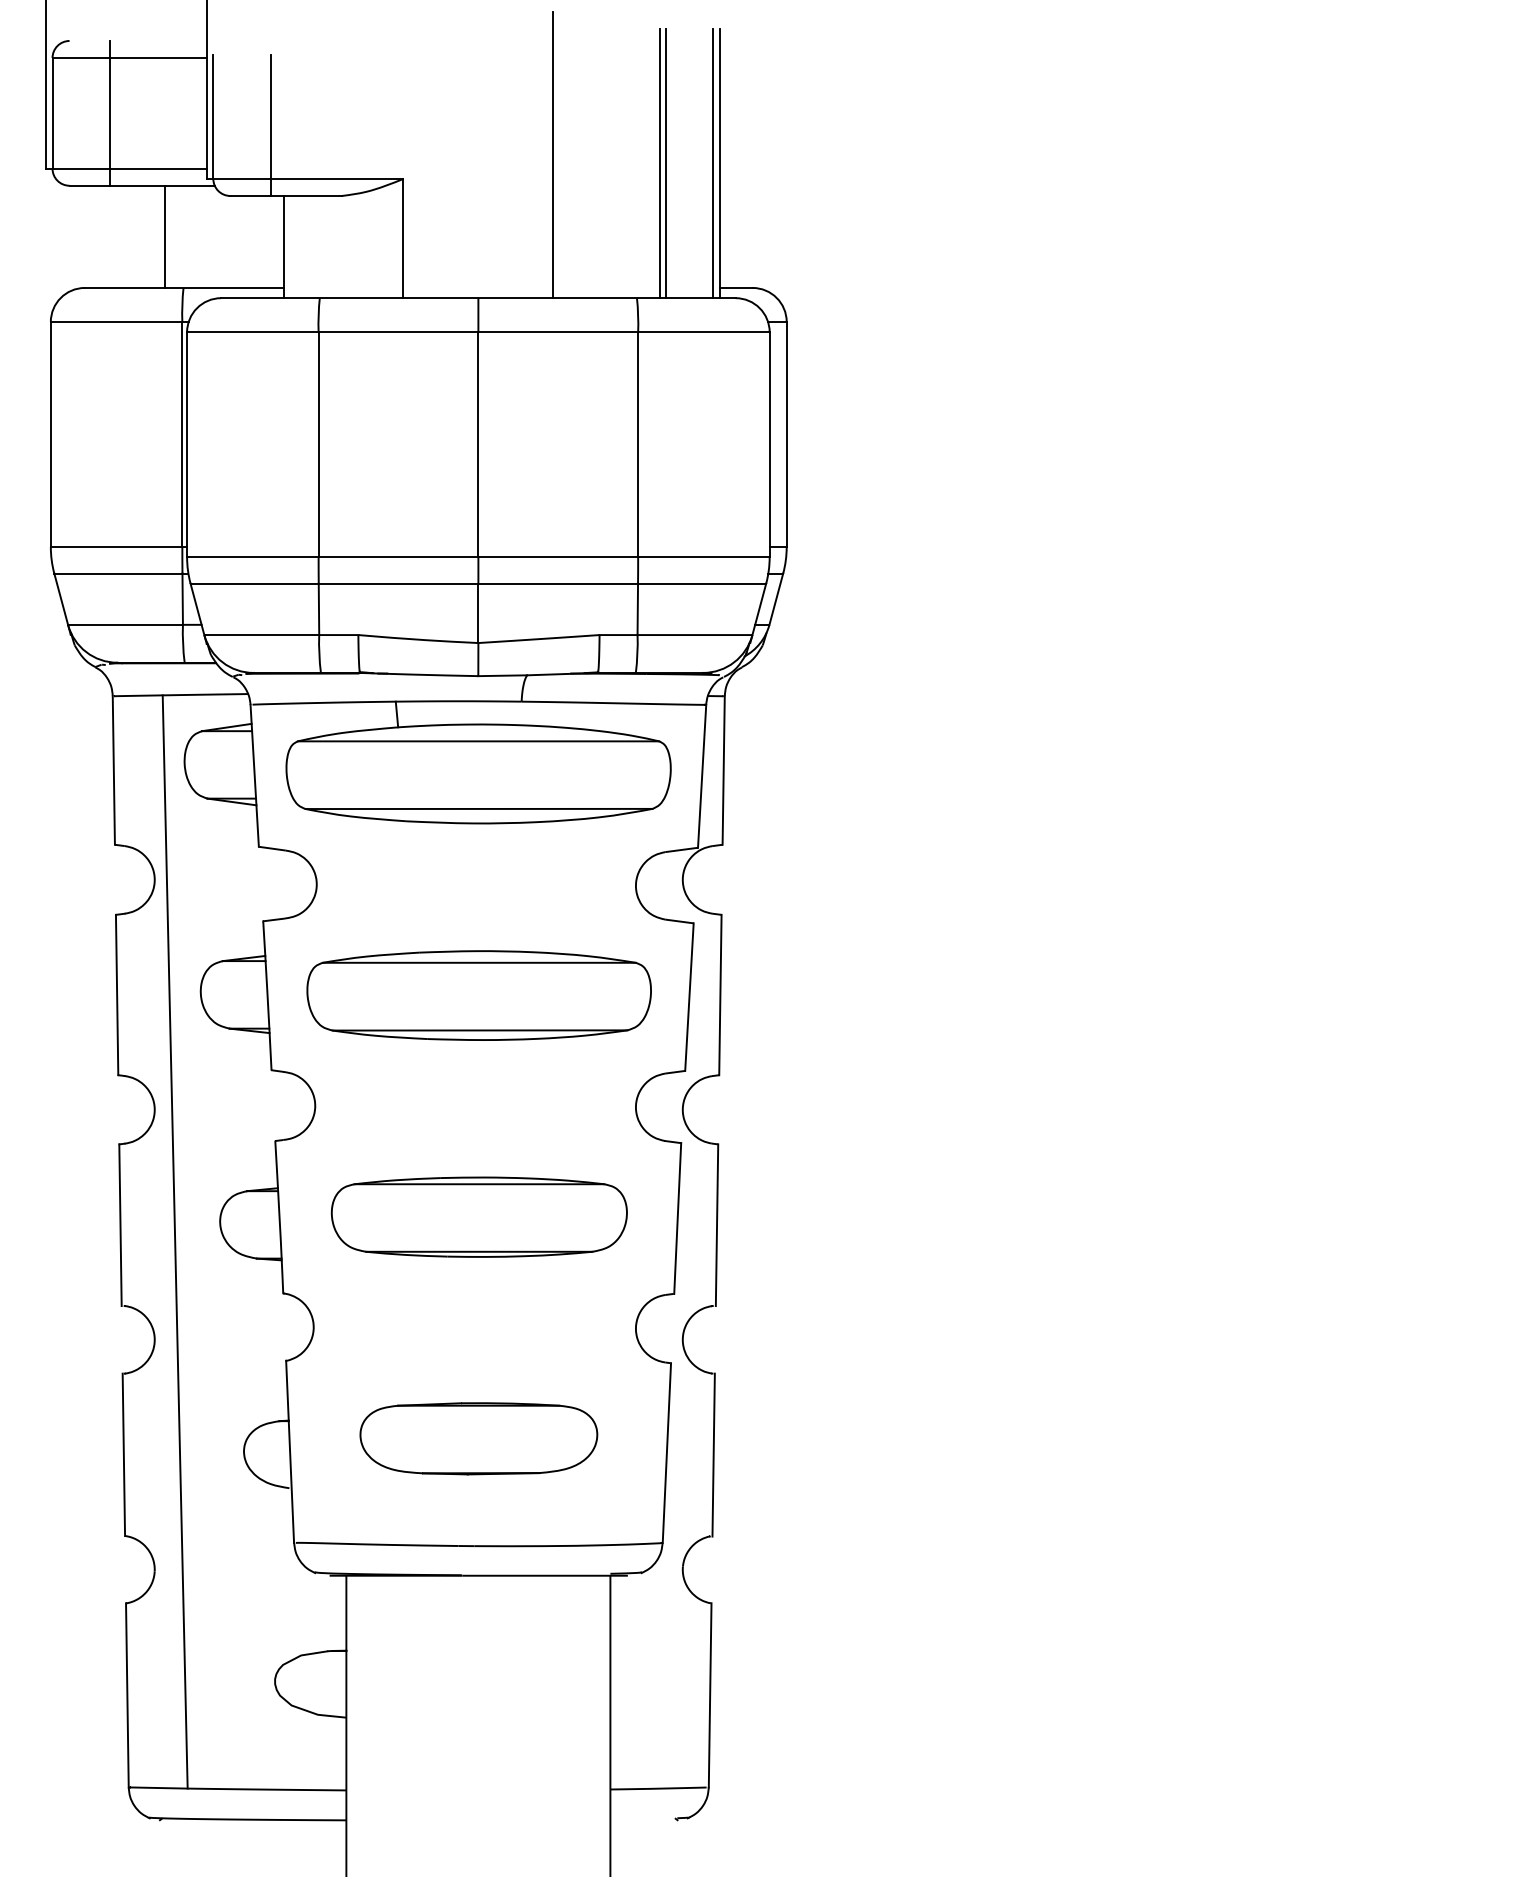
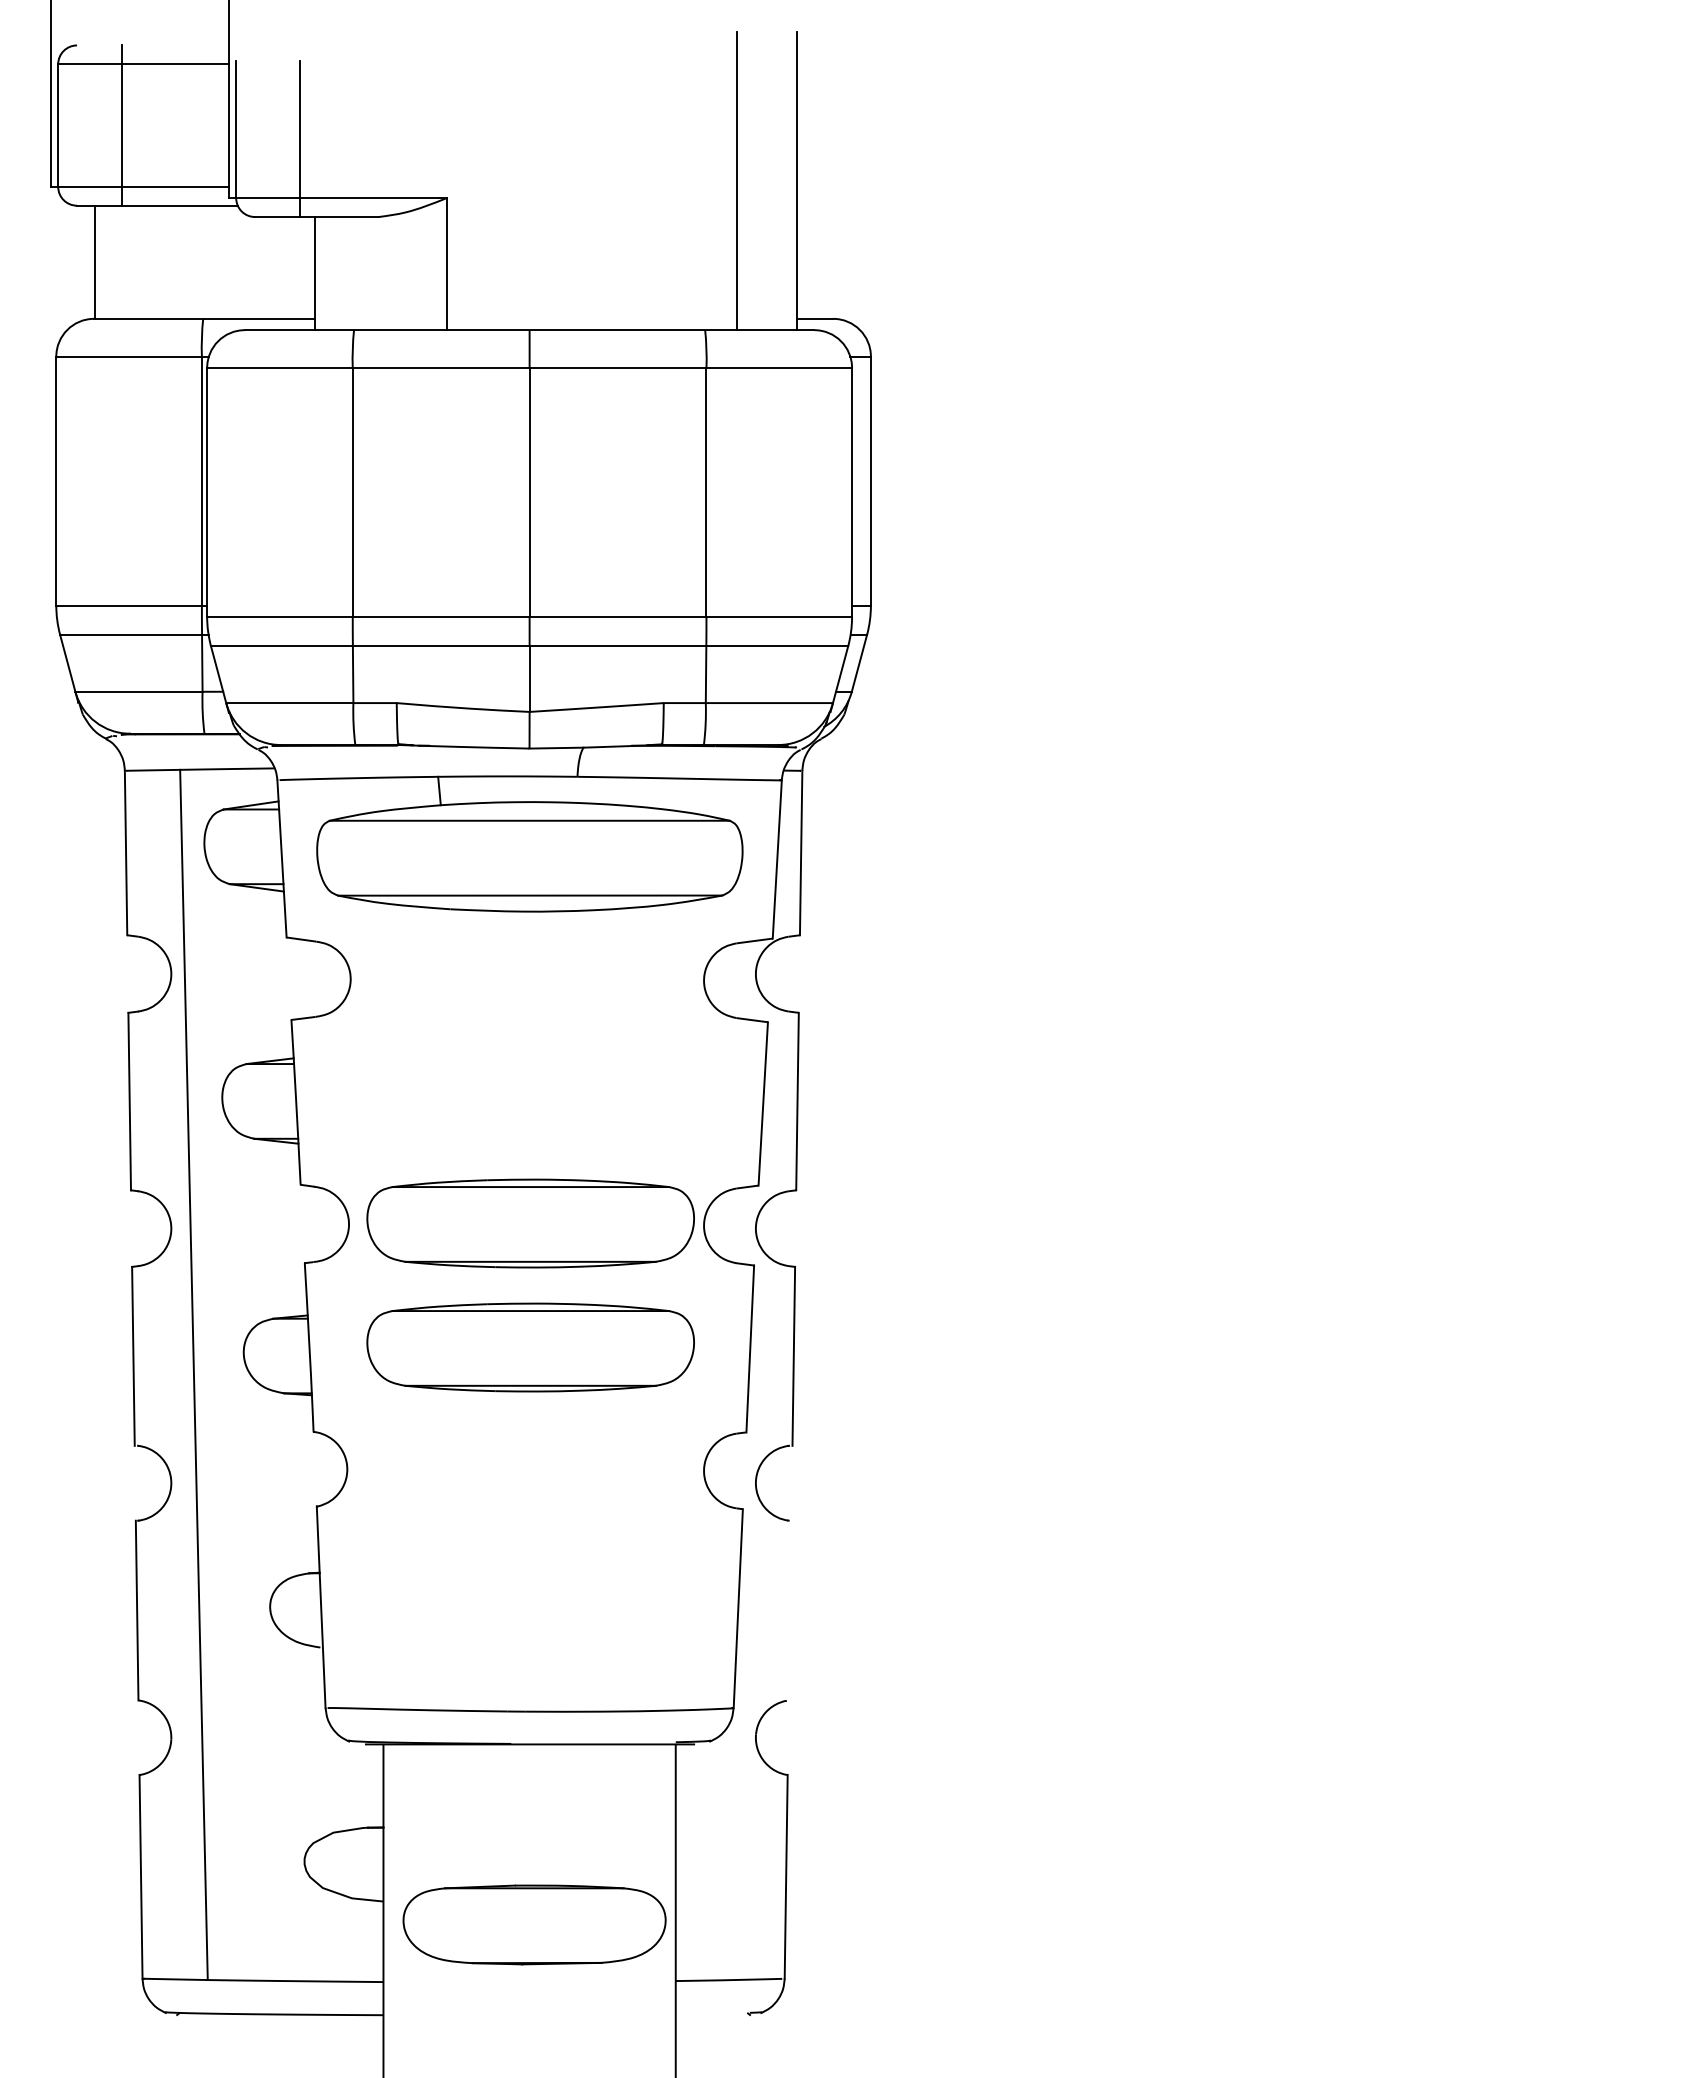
line: (553, 155) -> (612, 172), removed
line: (660, 163) -> (731, 181), removed
line: (713, 163) -> (789, 181), removed
line: (164, 236) -> (94, 261), moved
part: (478, 995) -> (529, 1102), removed
part: (478, 1104) -> (529, 1222), added
part: (478, 1438) -> (534, 1924), moved
line: (713, 1454) -> (789, 1610), removed

